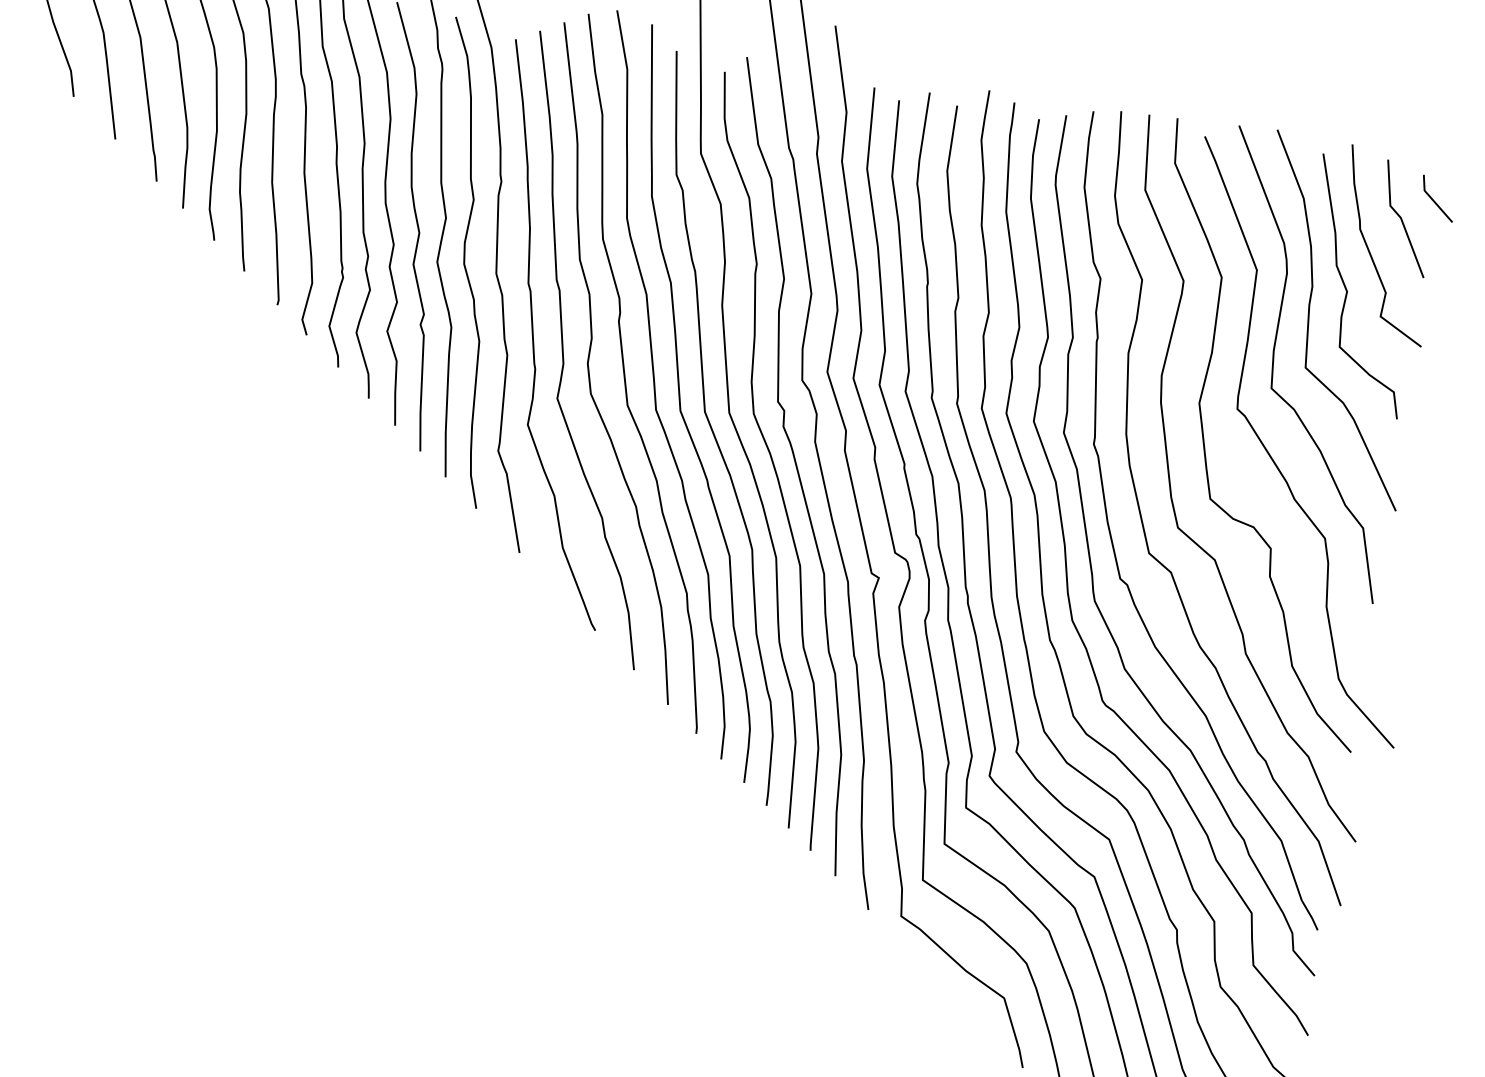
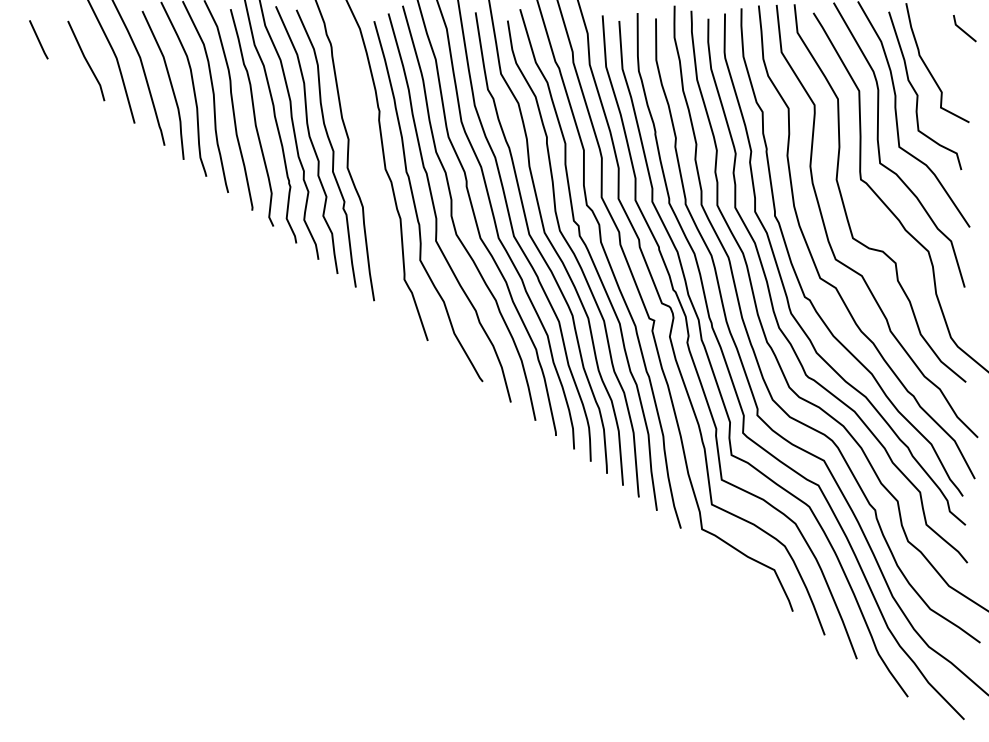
line: (1403, 220) -> (945, 45), removed
curve: (465, 262) -> (365, 165), removed

